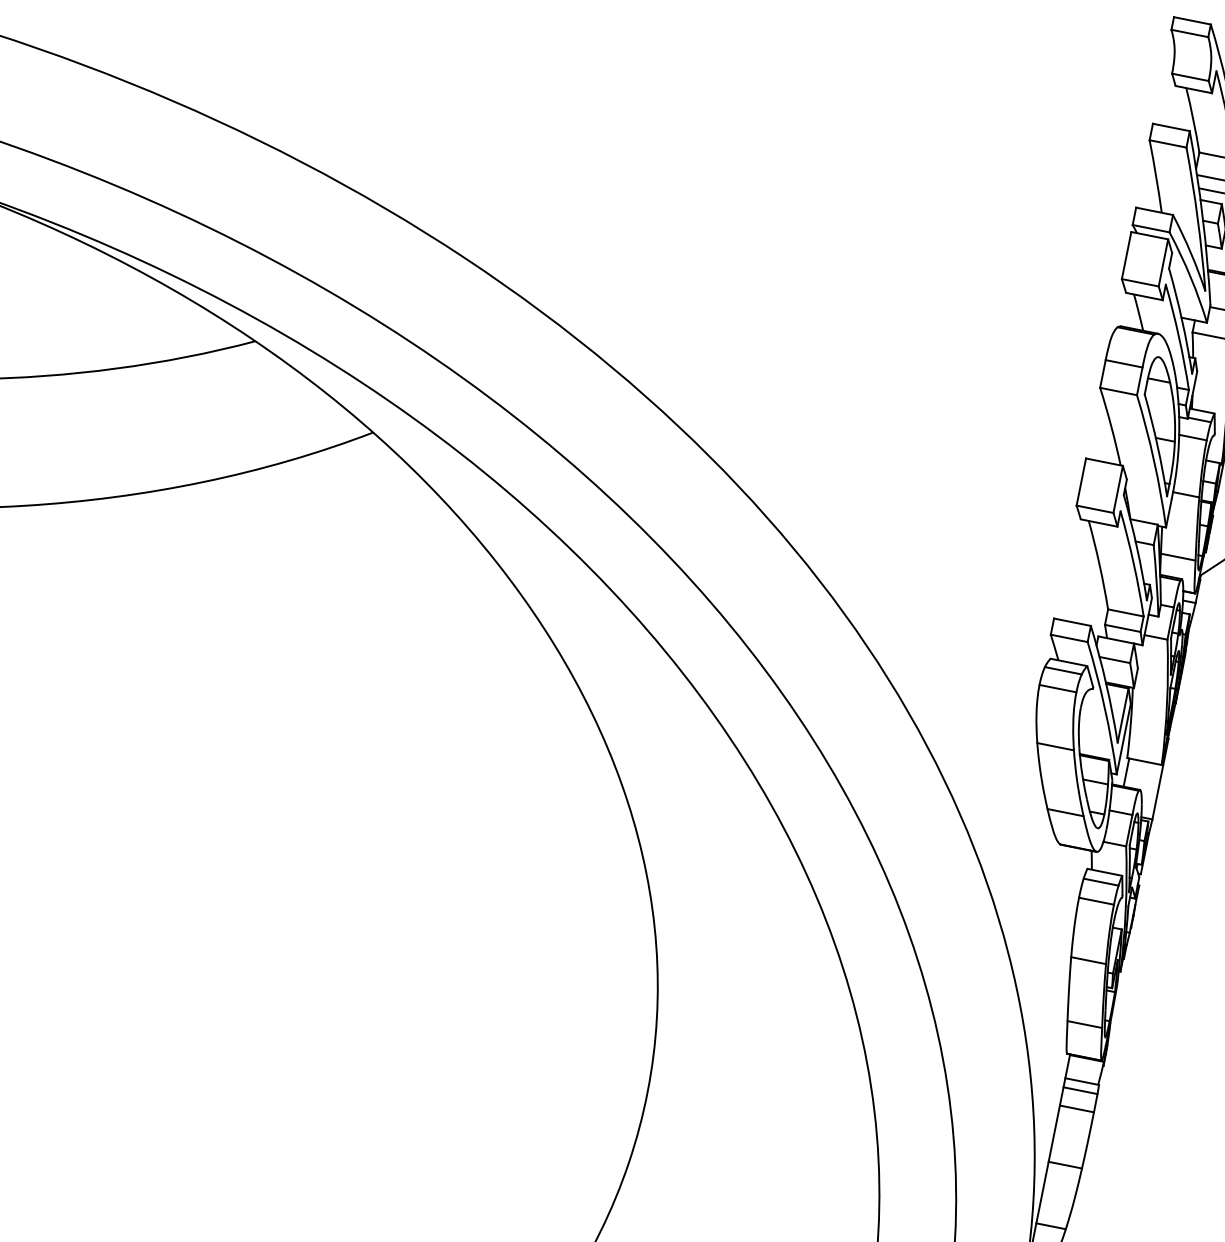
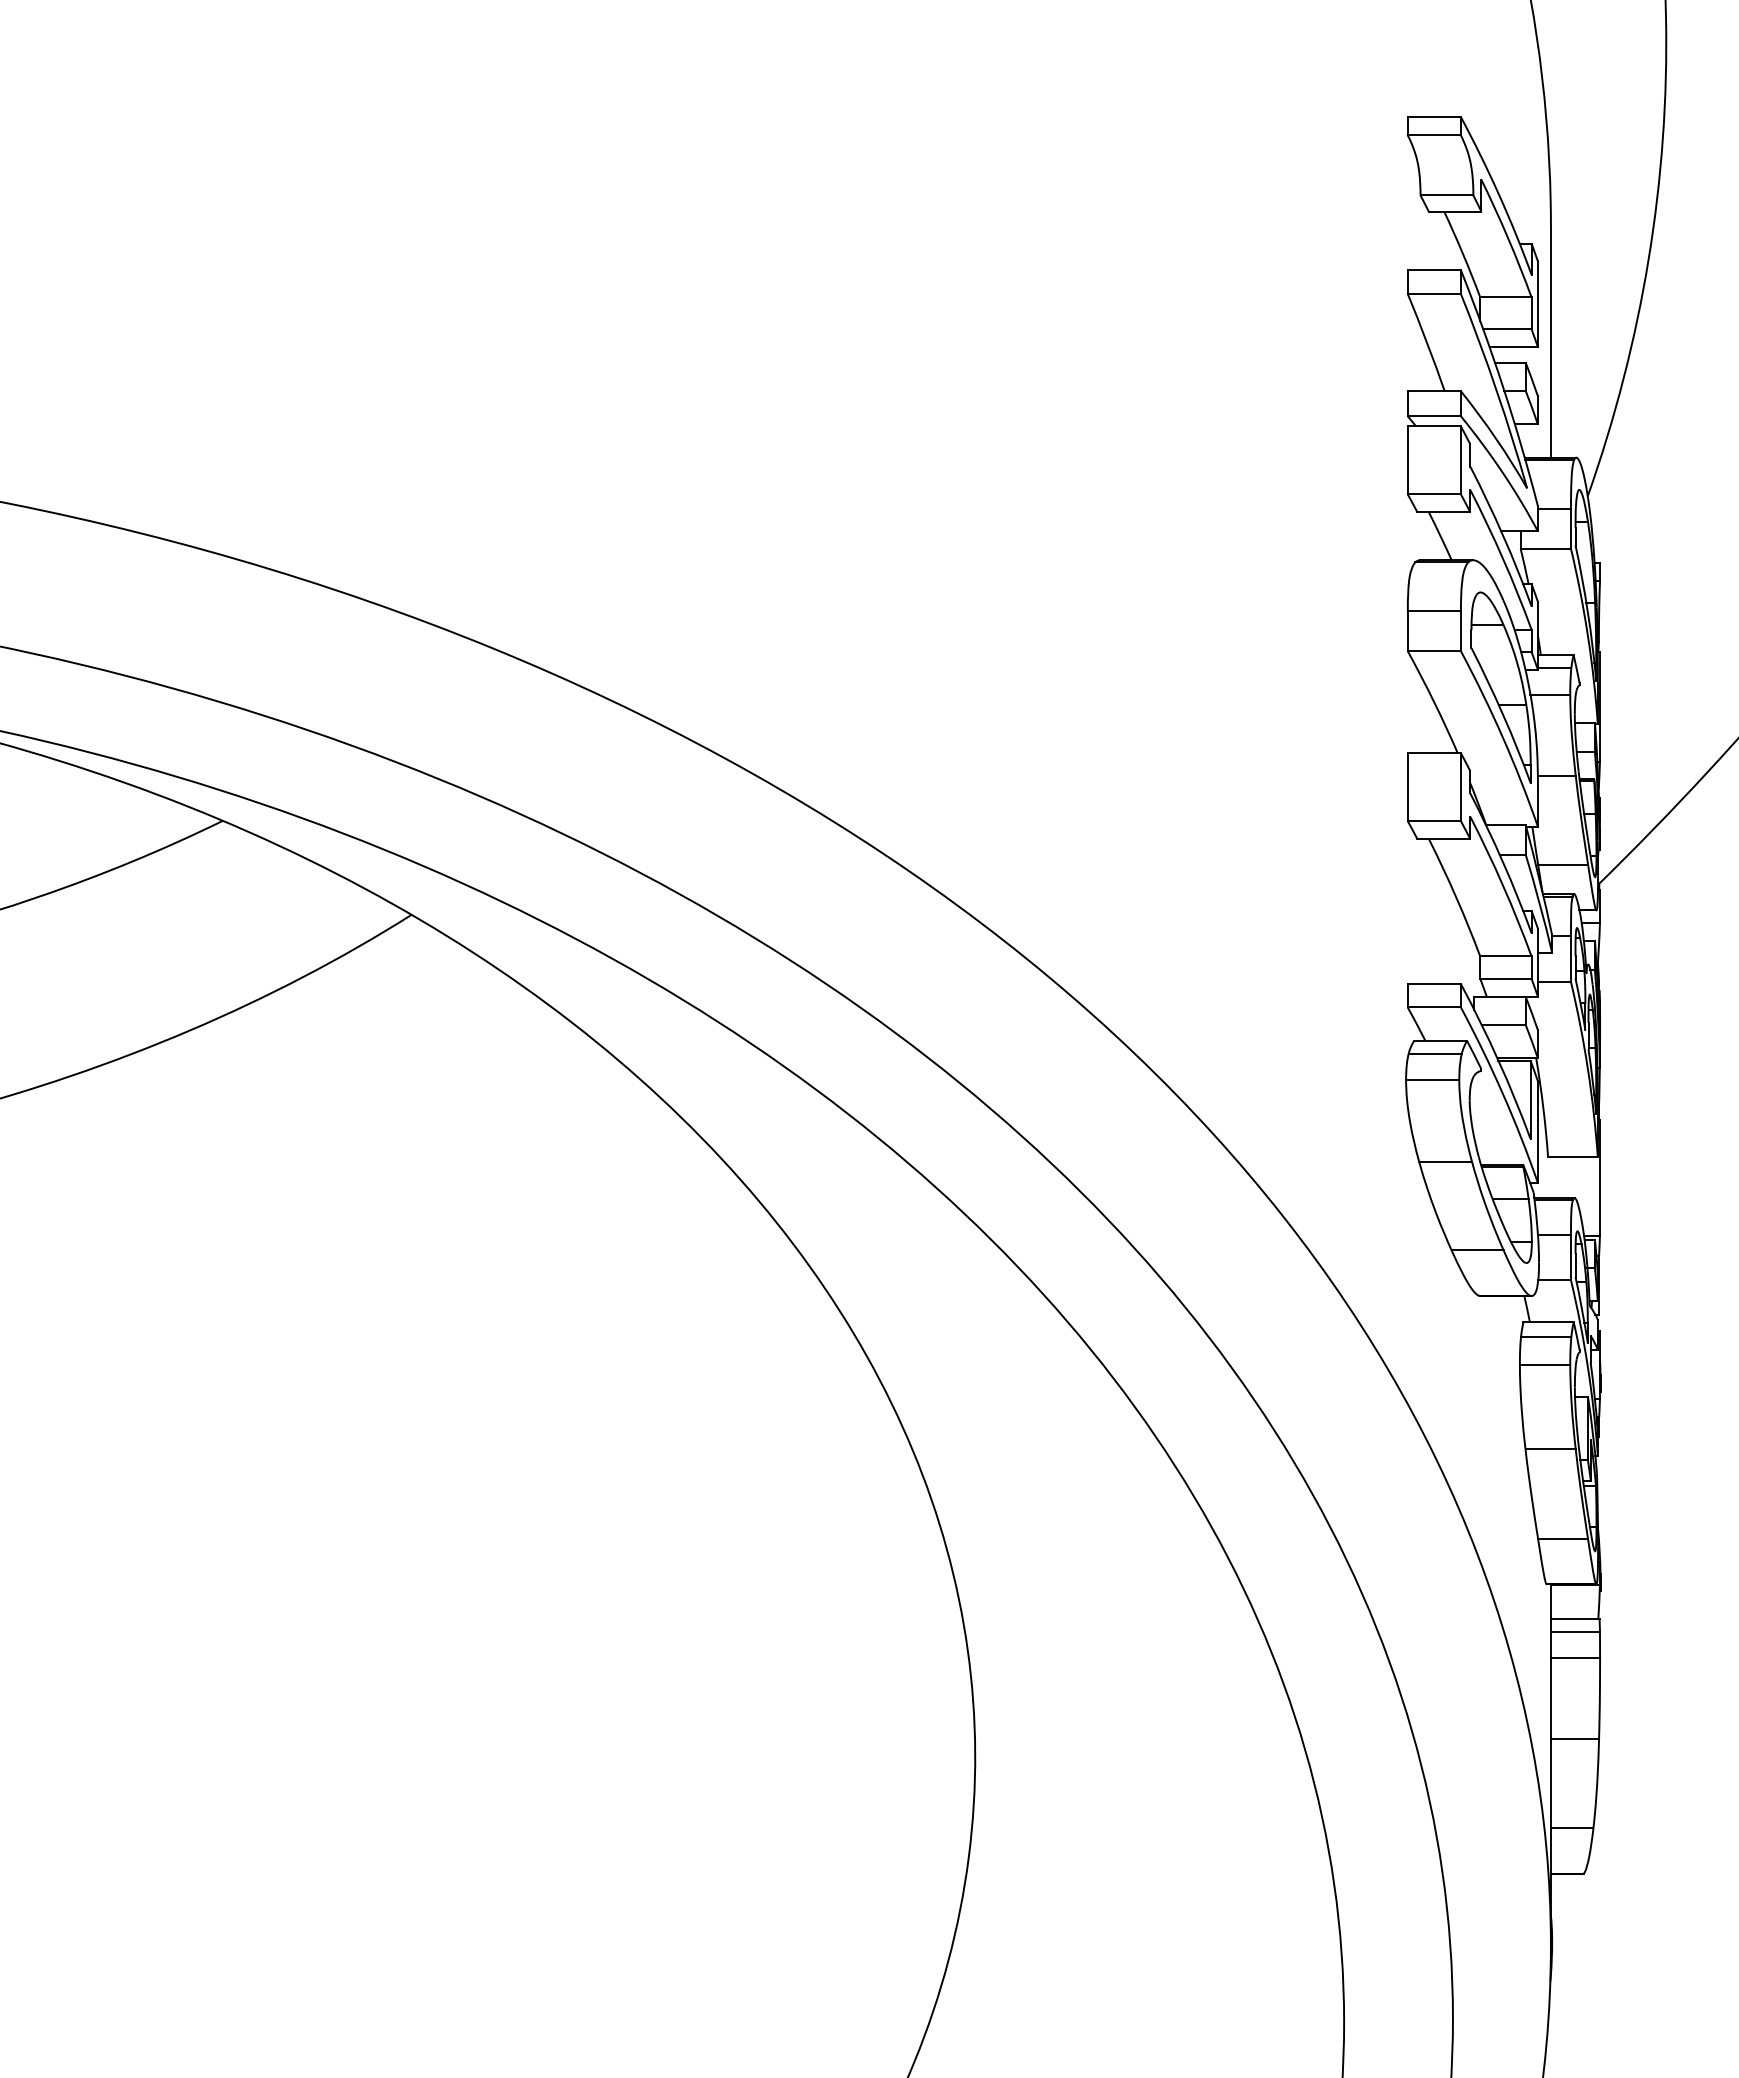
line: (1126, 772) -> (1550, 1177), removed

